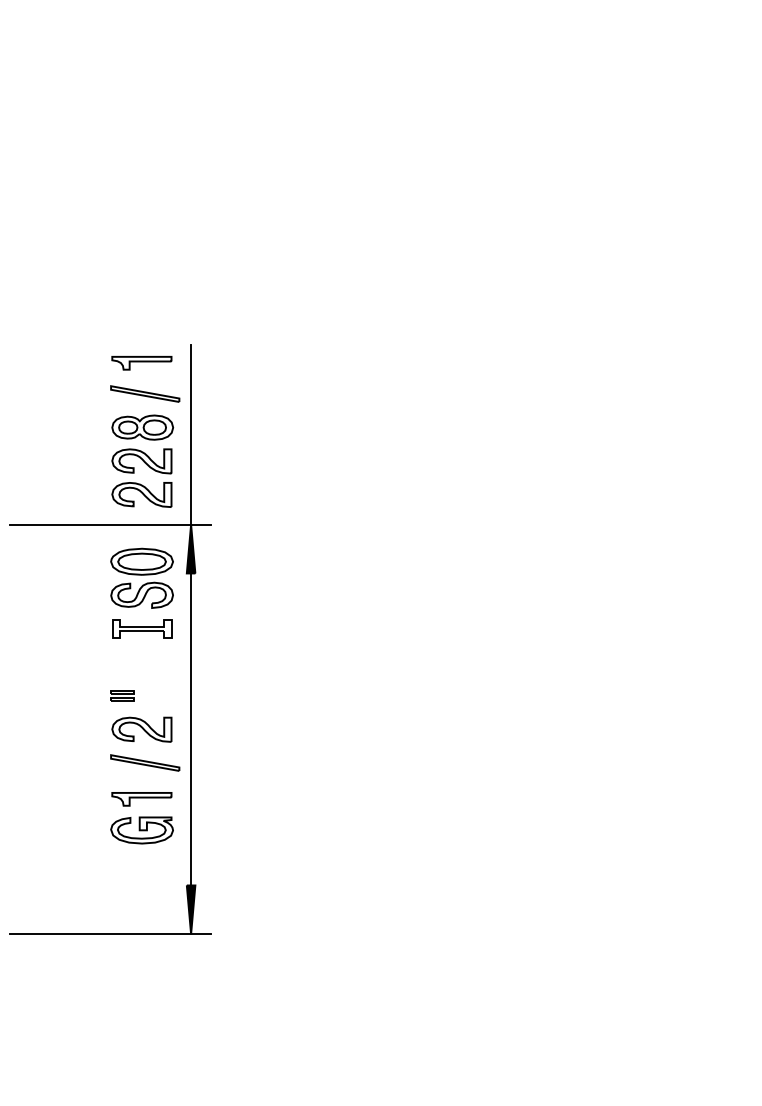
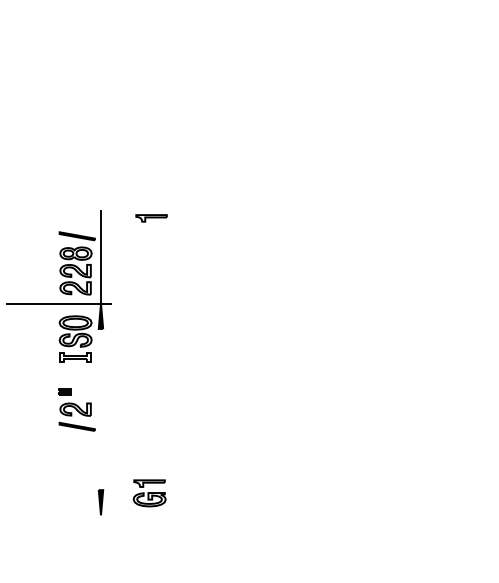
part: (141, 363) -> (151, 218), moved
line: (190, 729) -> (100, 409), removed
part: (141, 818) -> (149, 493), moved
line: (110, 934) -> (59, 515), removed

